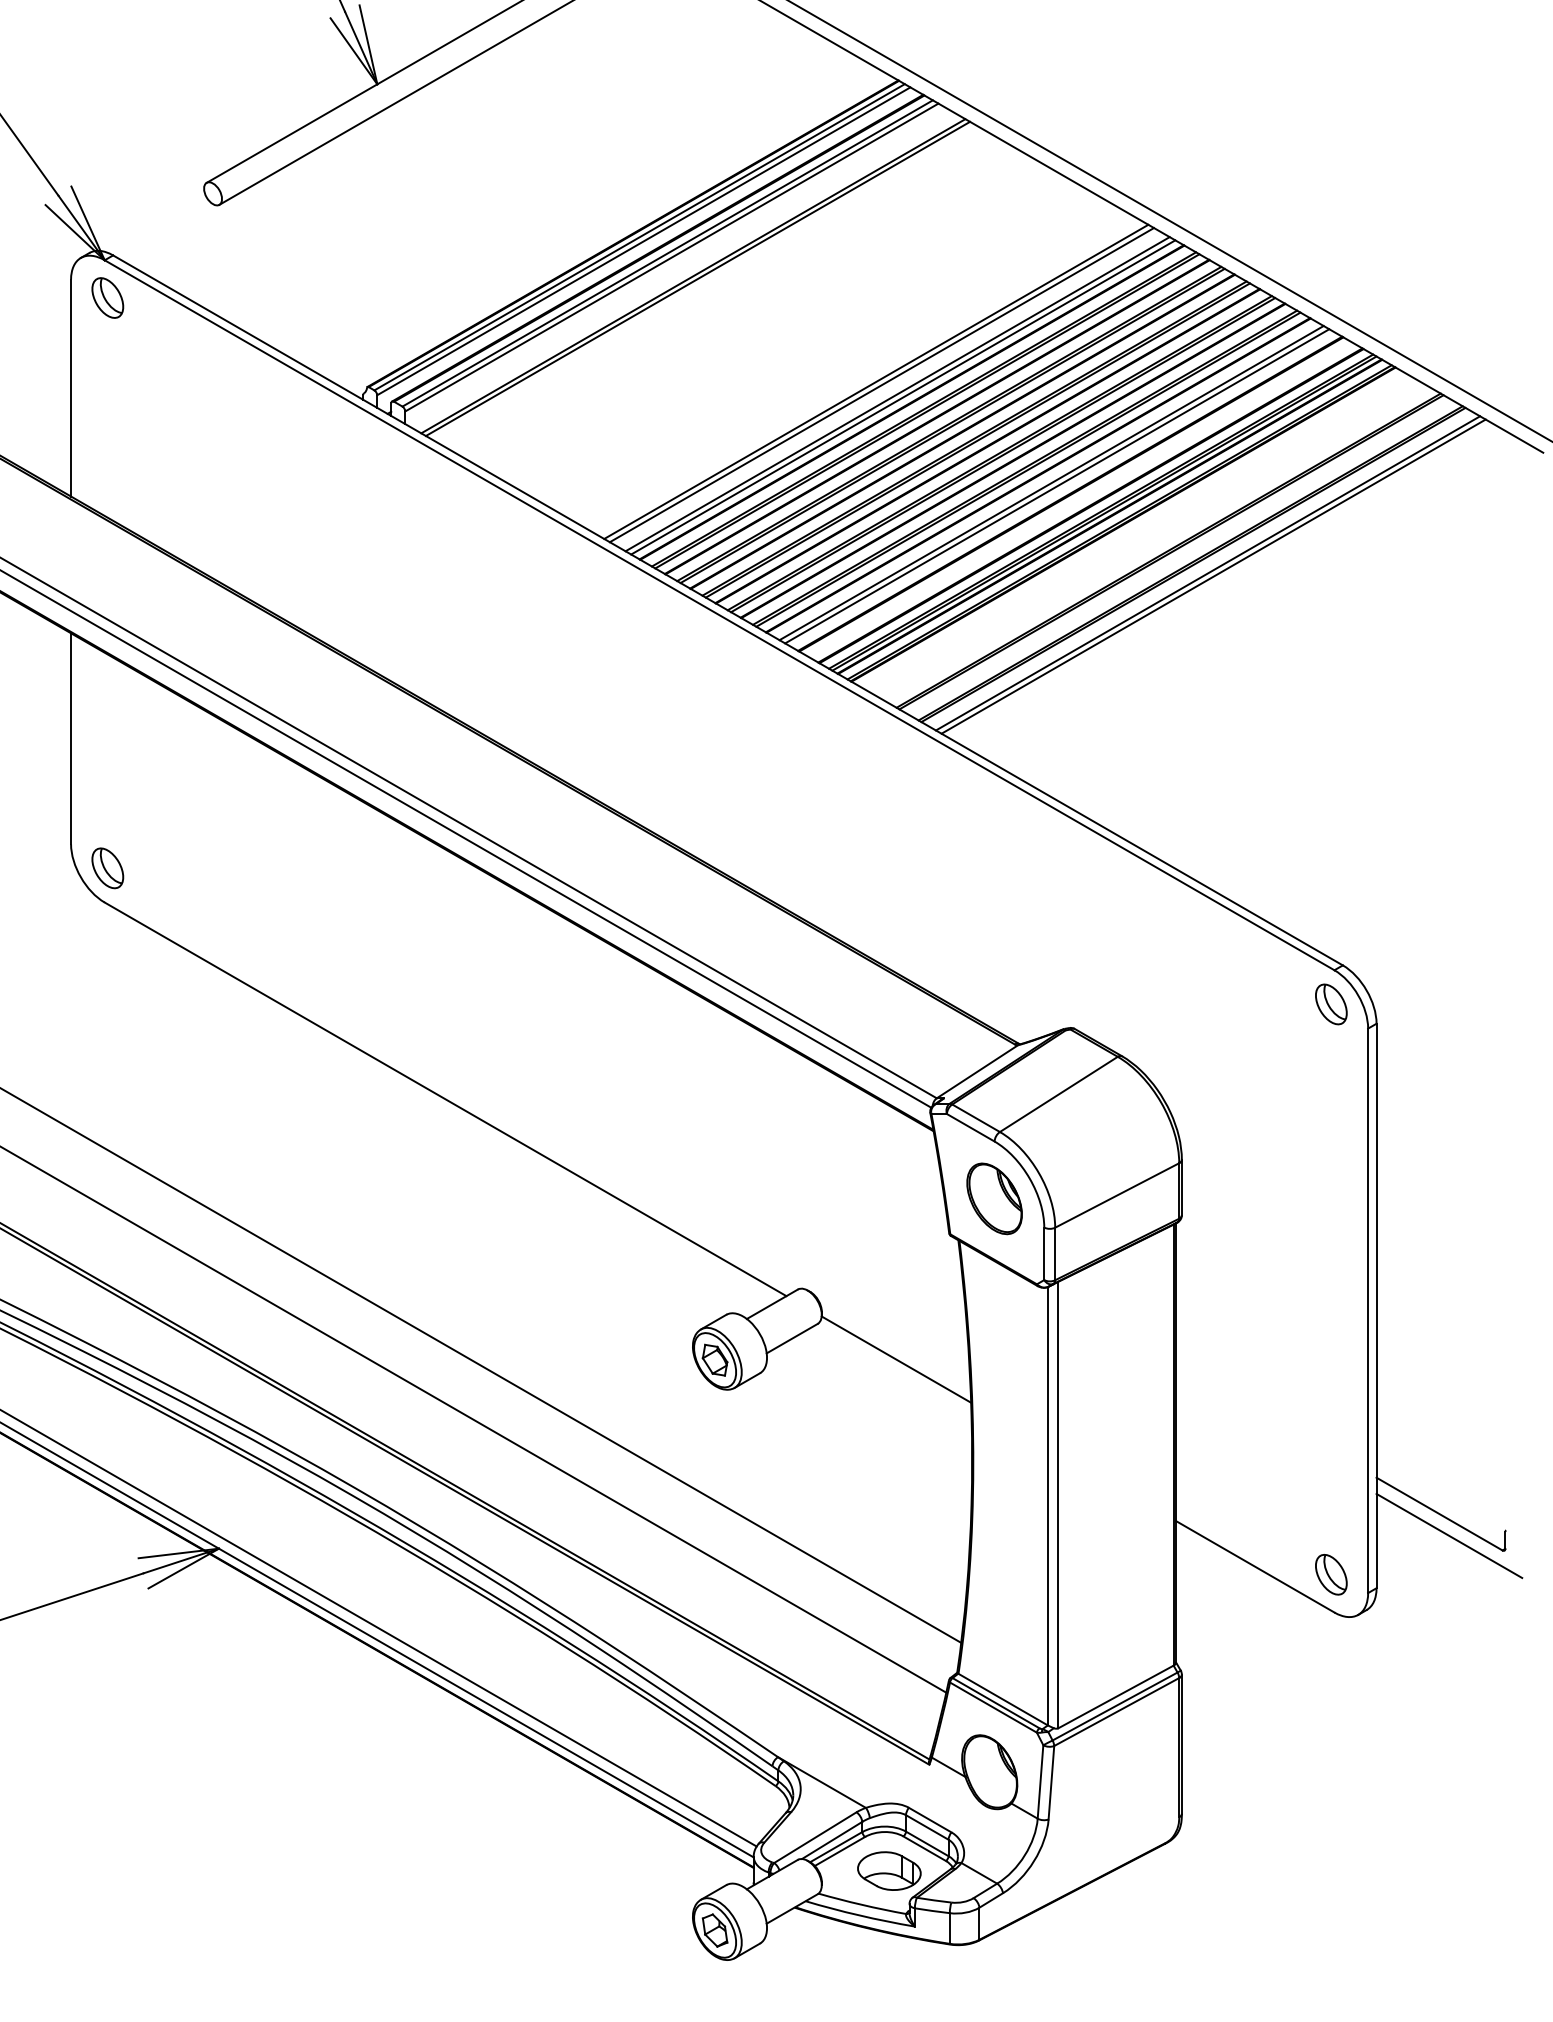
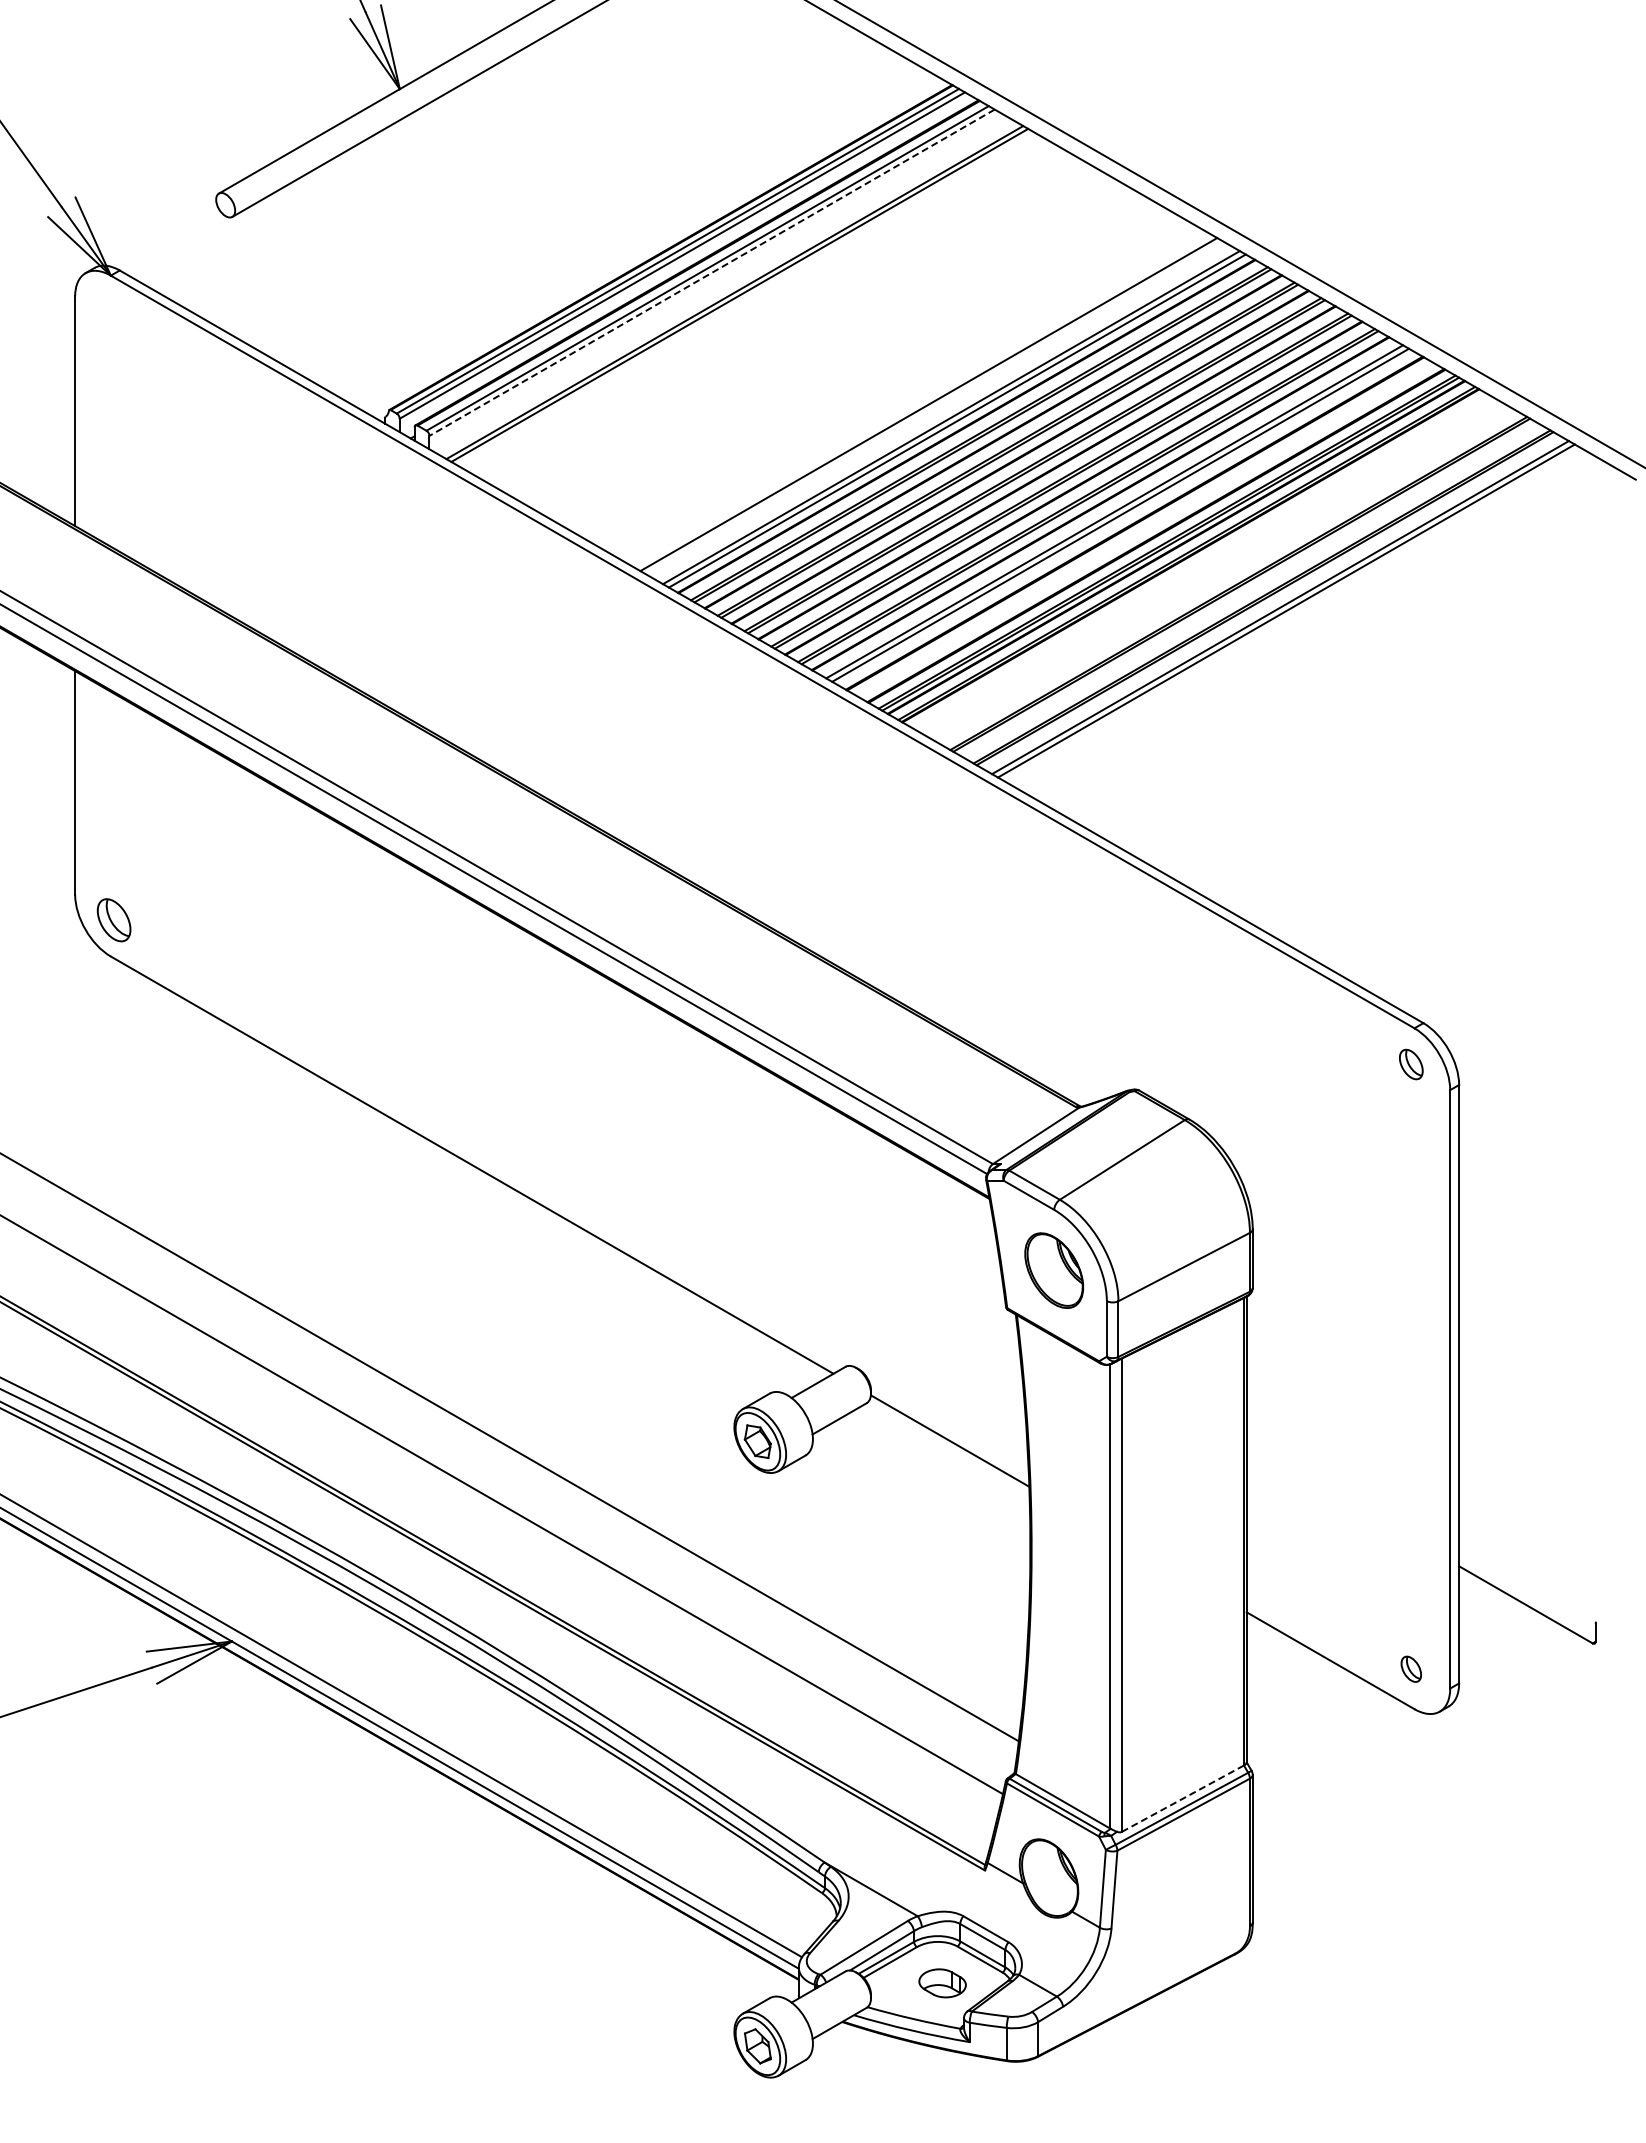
line: (671, 258) -> (711, 273), solid -> dashed
part: (107, 297) -> (113, 315), removed
line: (881, 384) -> (934, 407), removed
part: (1331, 1004) -> (1411, 1064), size x0.7
line: (1449, 1535) -> (1536, 1627), removed
part: (1331, 1575) -> (1411, 1669), size x0.6
line: (1116, 1696) -> (1183, 1798), solid -> dashed
part: (889, 1871) -> (942, 1983), size x0.7

